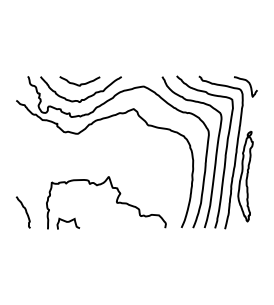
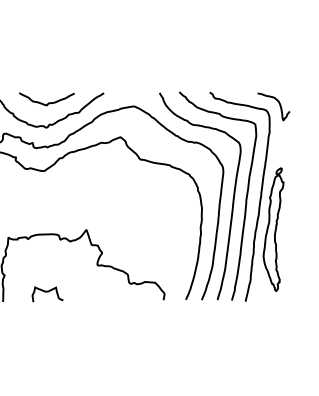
curve: (68, 222) -> (47, 292), moved

